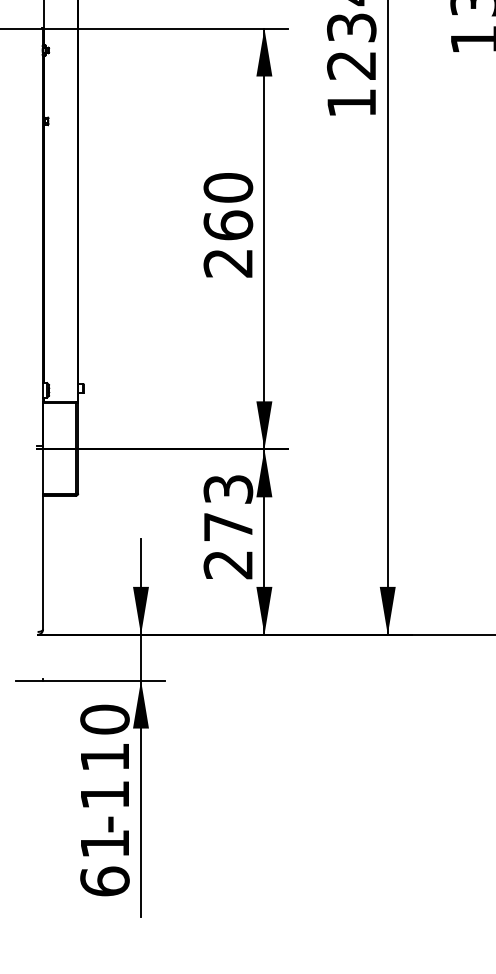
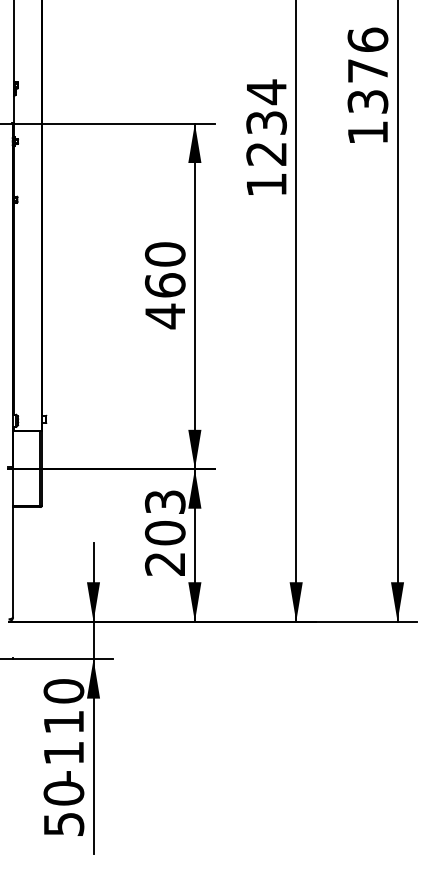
text: (227, 263) -> (164, 316), 260 -> 460
text: (227, 527) -> (164, 533), 273 -> 203
text: (104, 862) -> (63, 808), 61 -> 50

